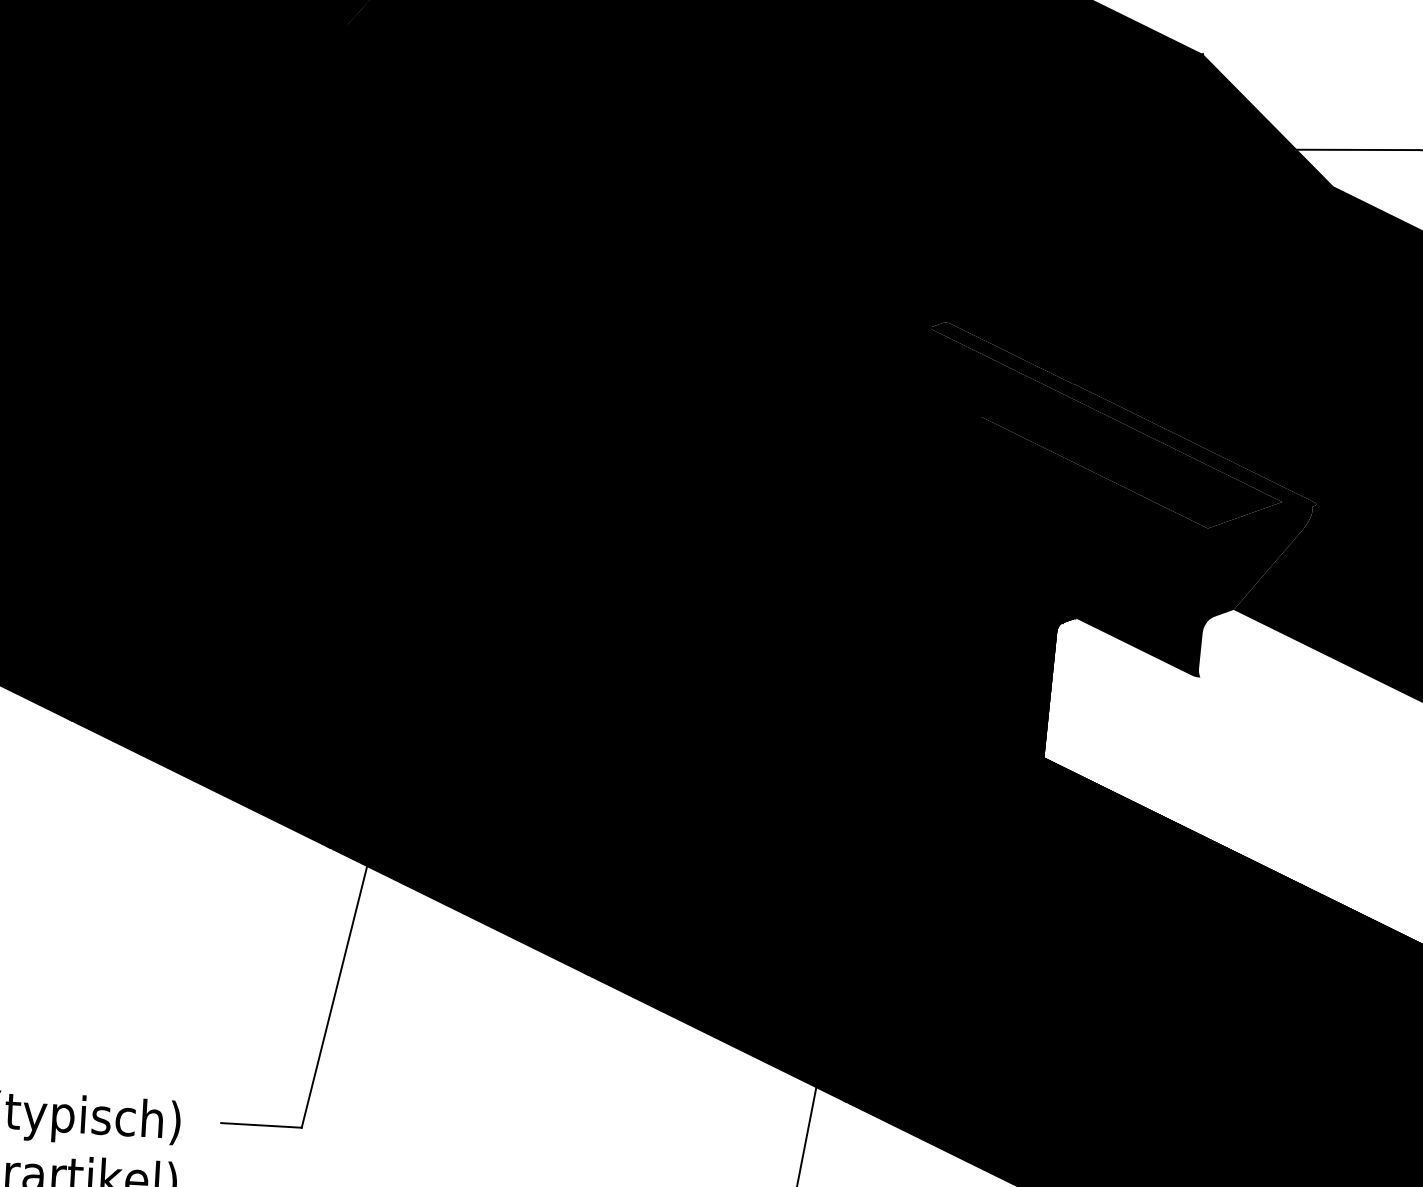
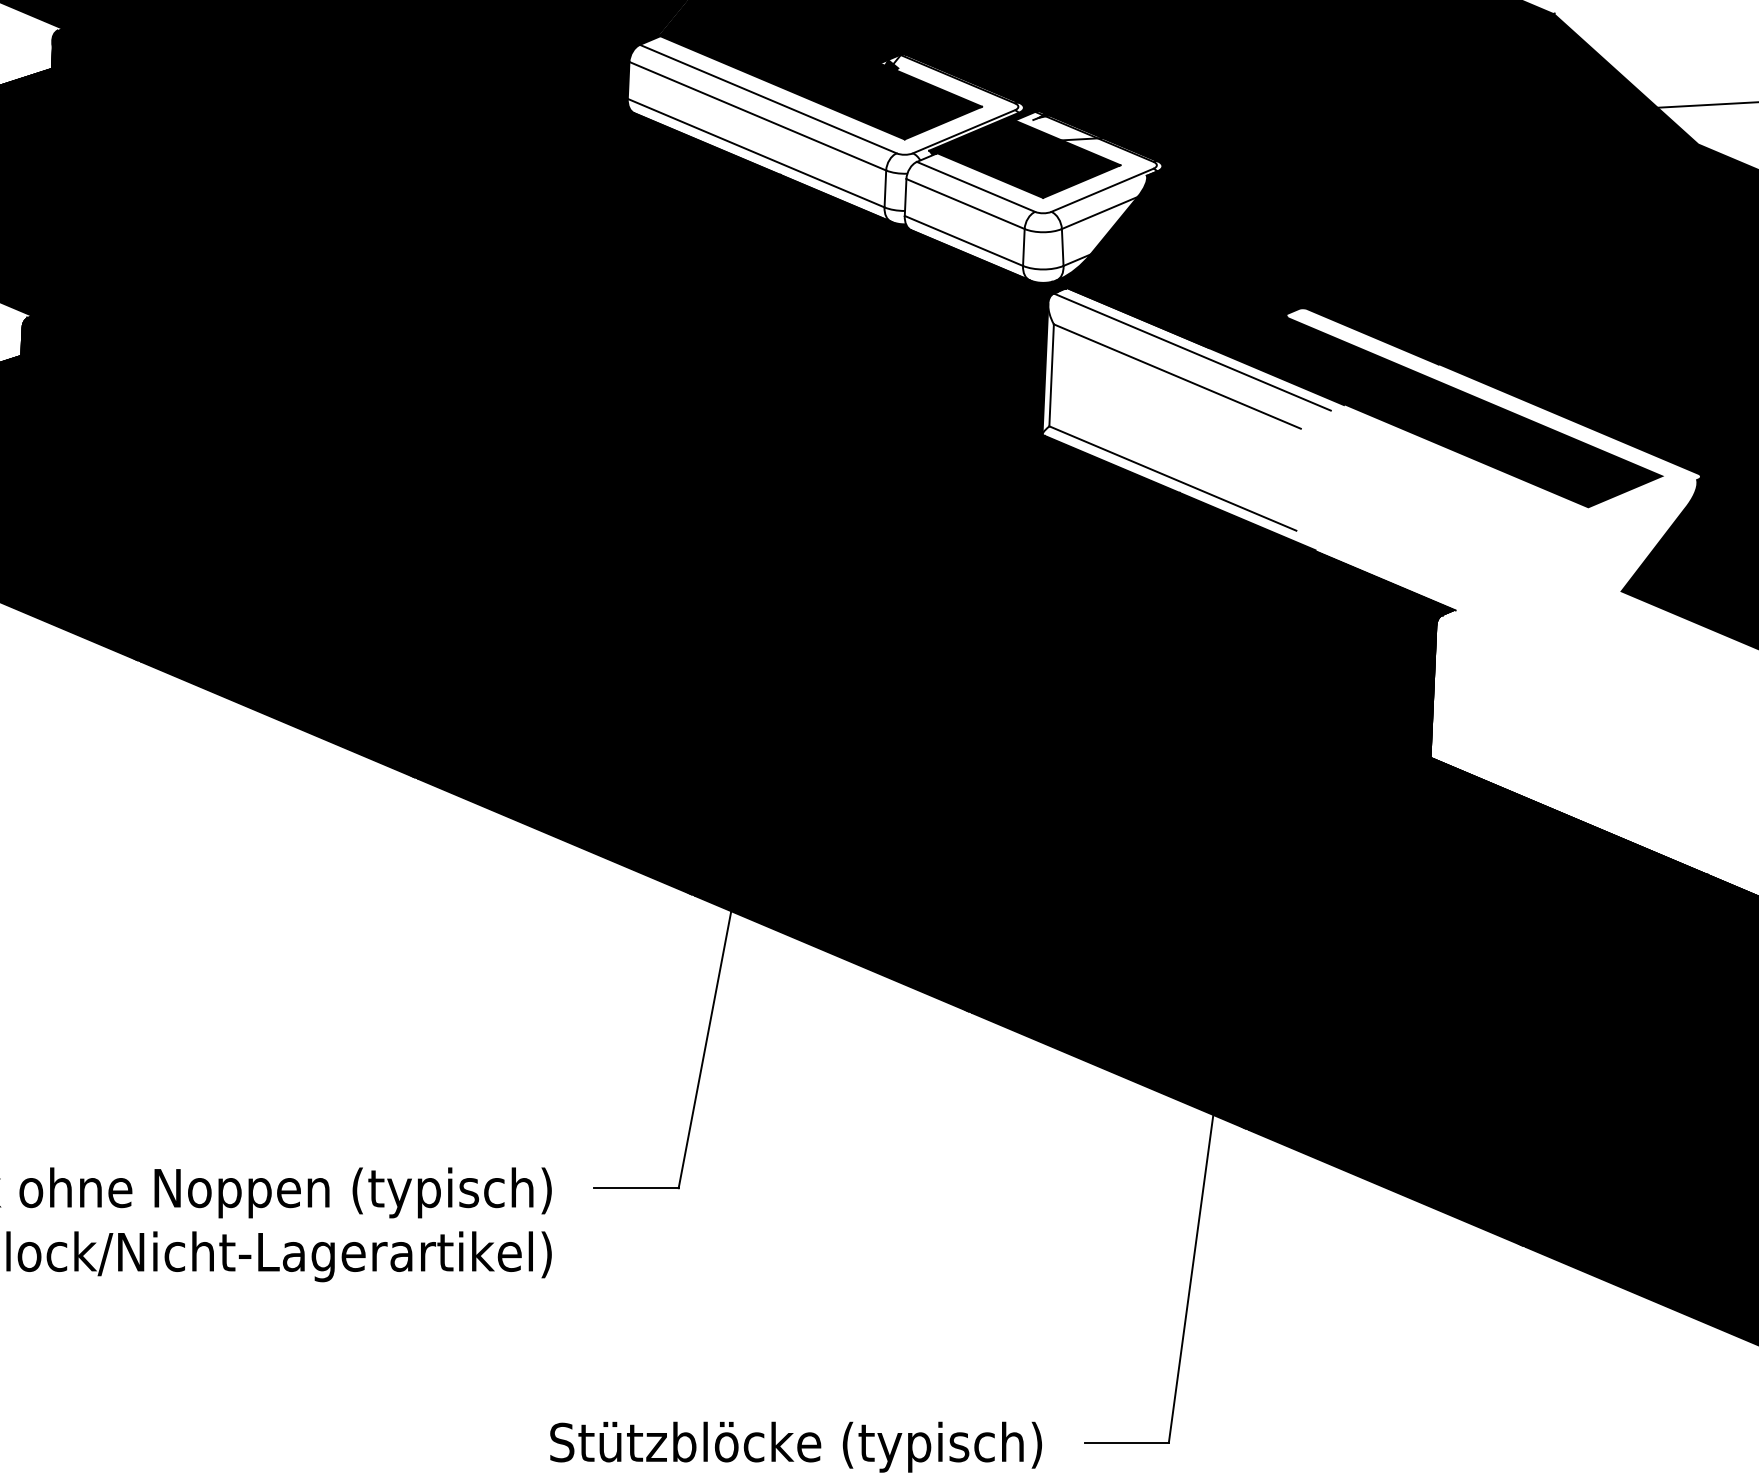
fill: (564, 157) -> (894, 159), removed
fill: (1002, 486) -> (1371, 476), removed

